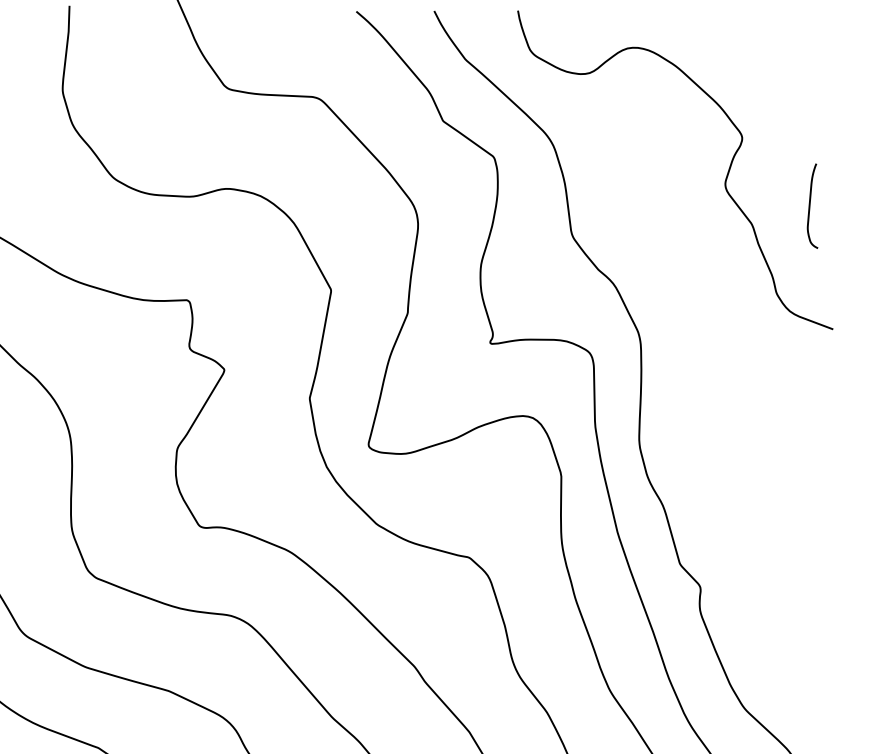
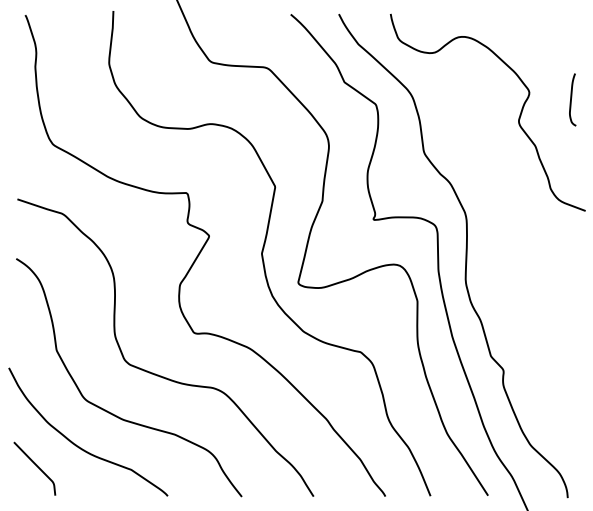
curve: (810, 205) -> (571, 99), moved

